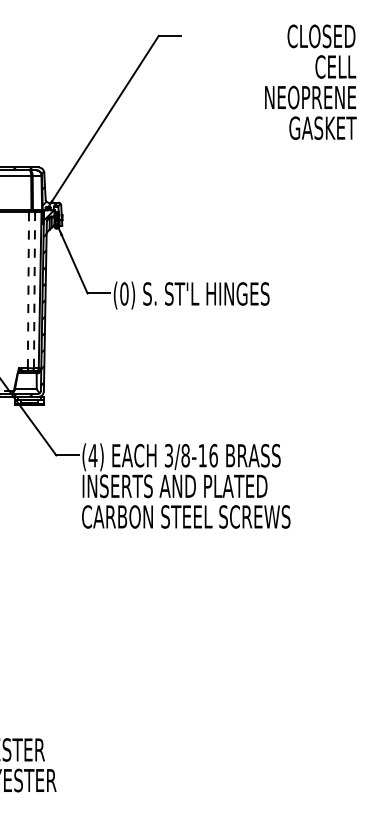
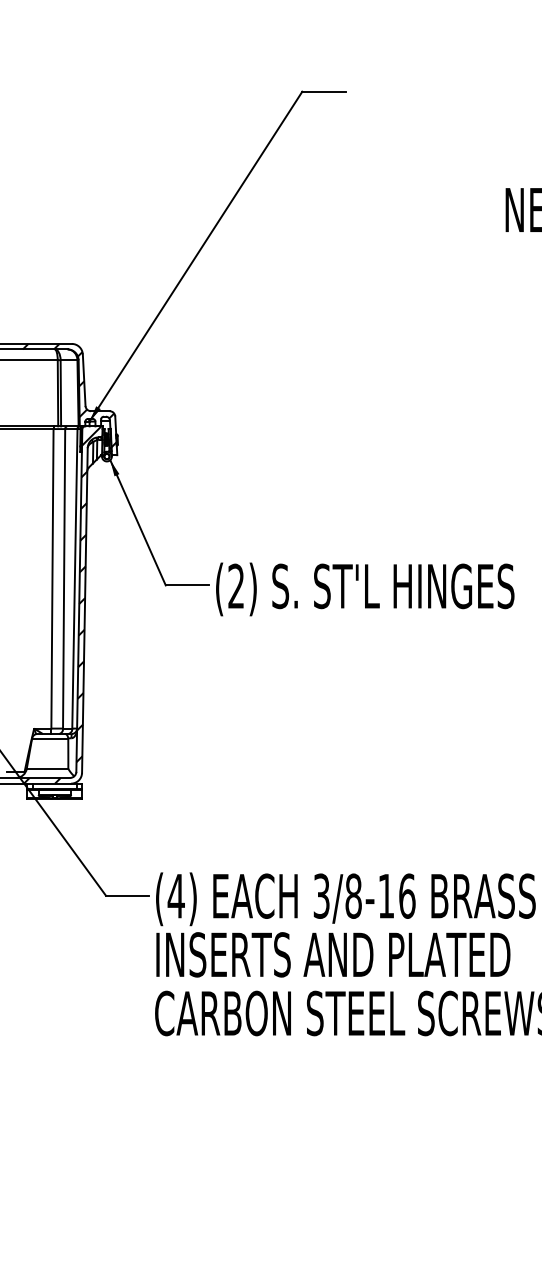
line: (28, 289) -> (52, 577), dashed -> solid
line: (34, 290) -> (64, 579), dashed -> solid
text: (124, 293) -> (236, 585), (0) -> (2)

